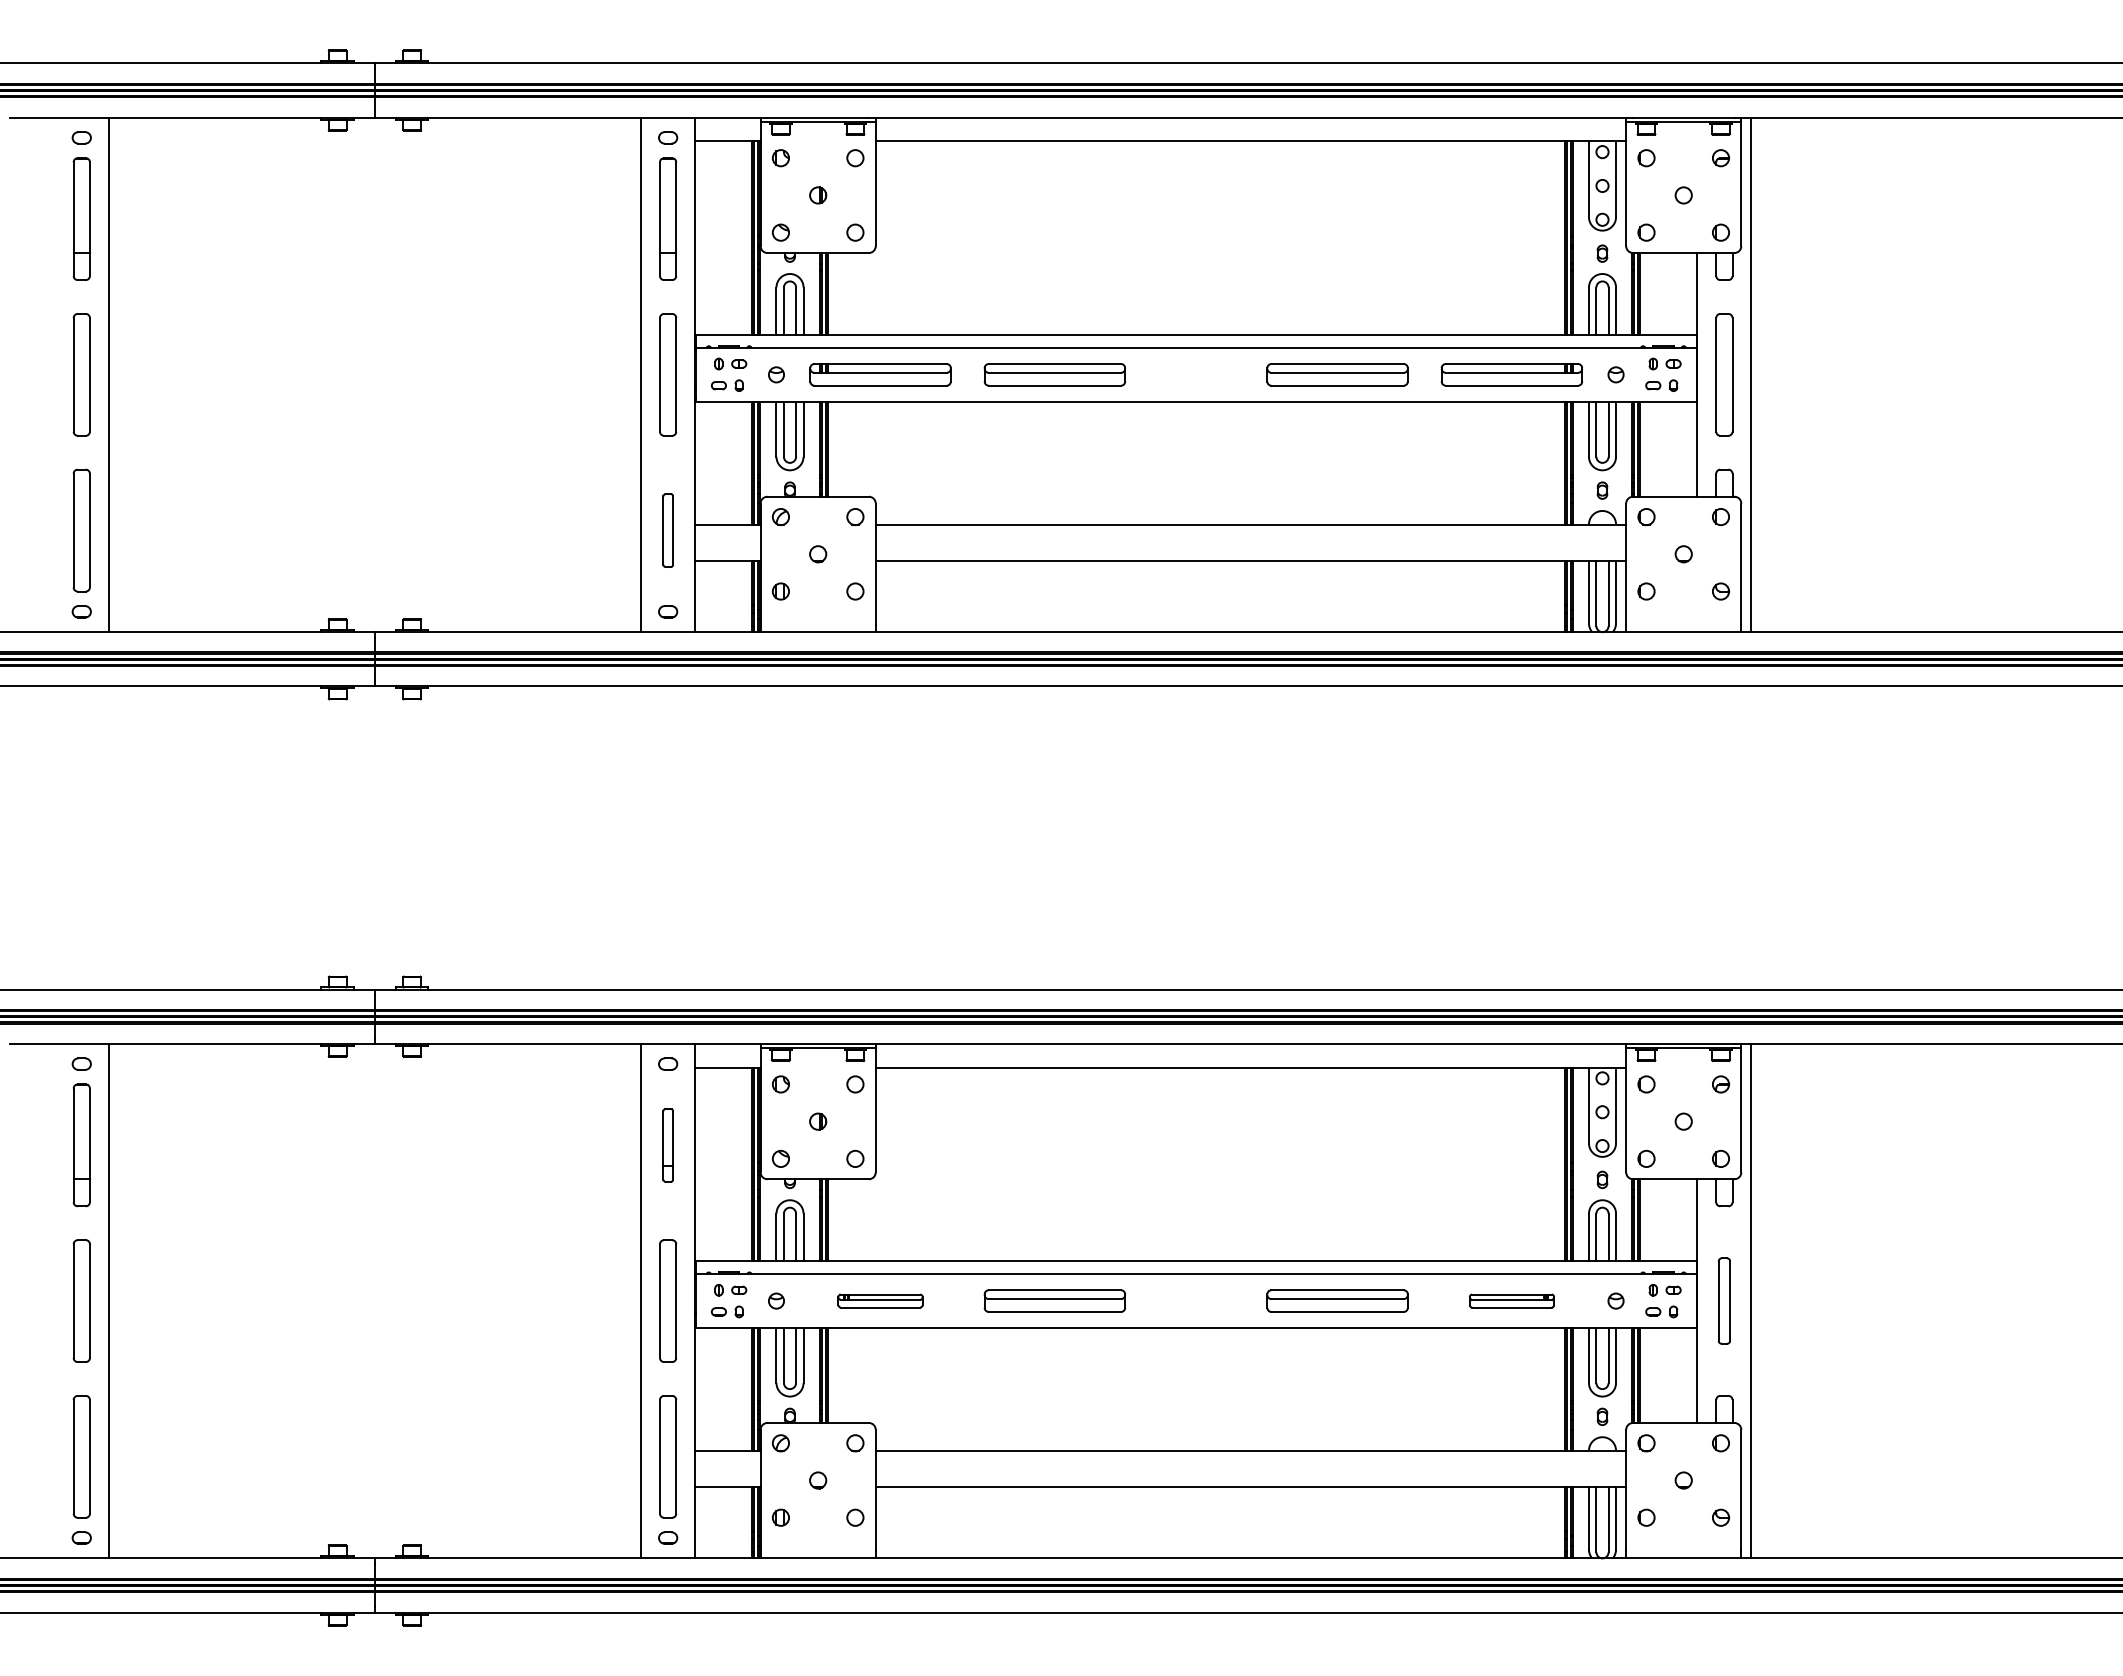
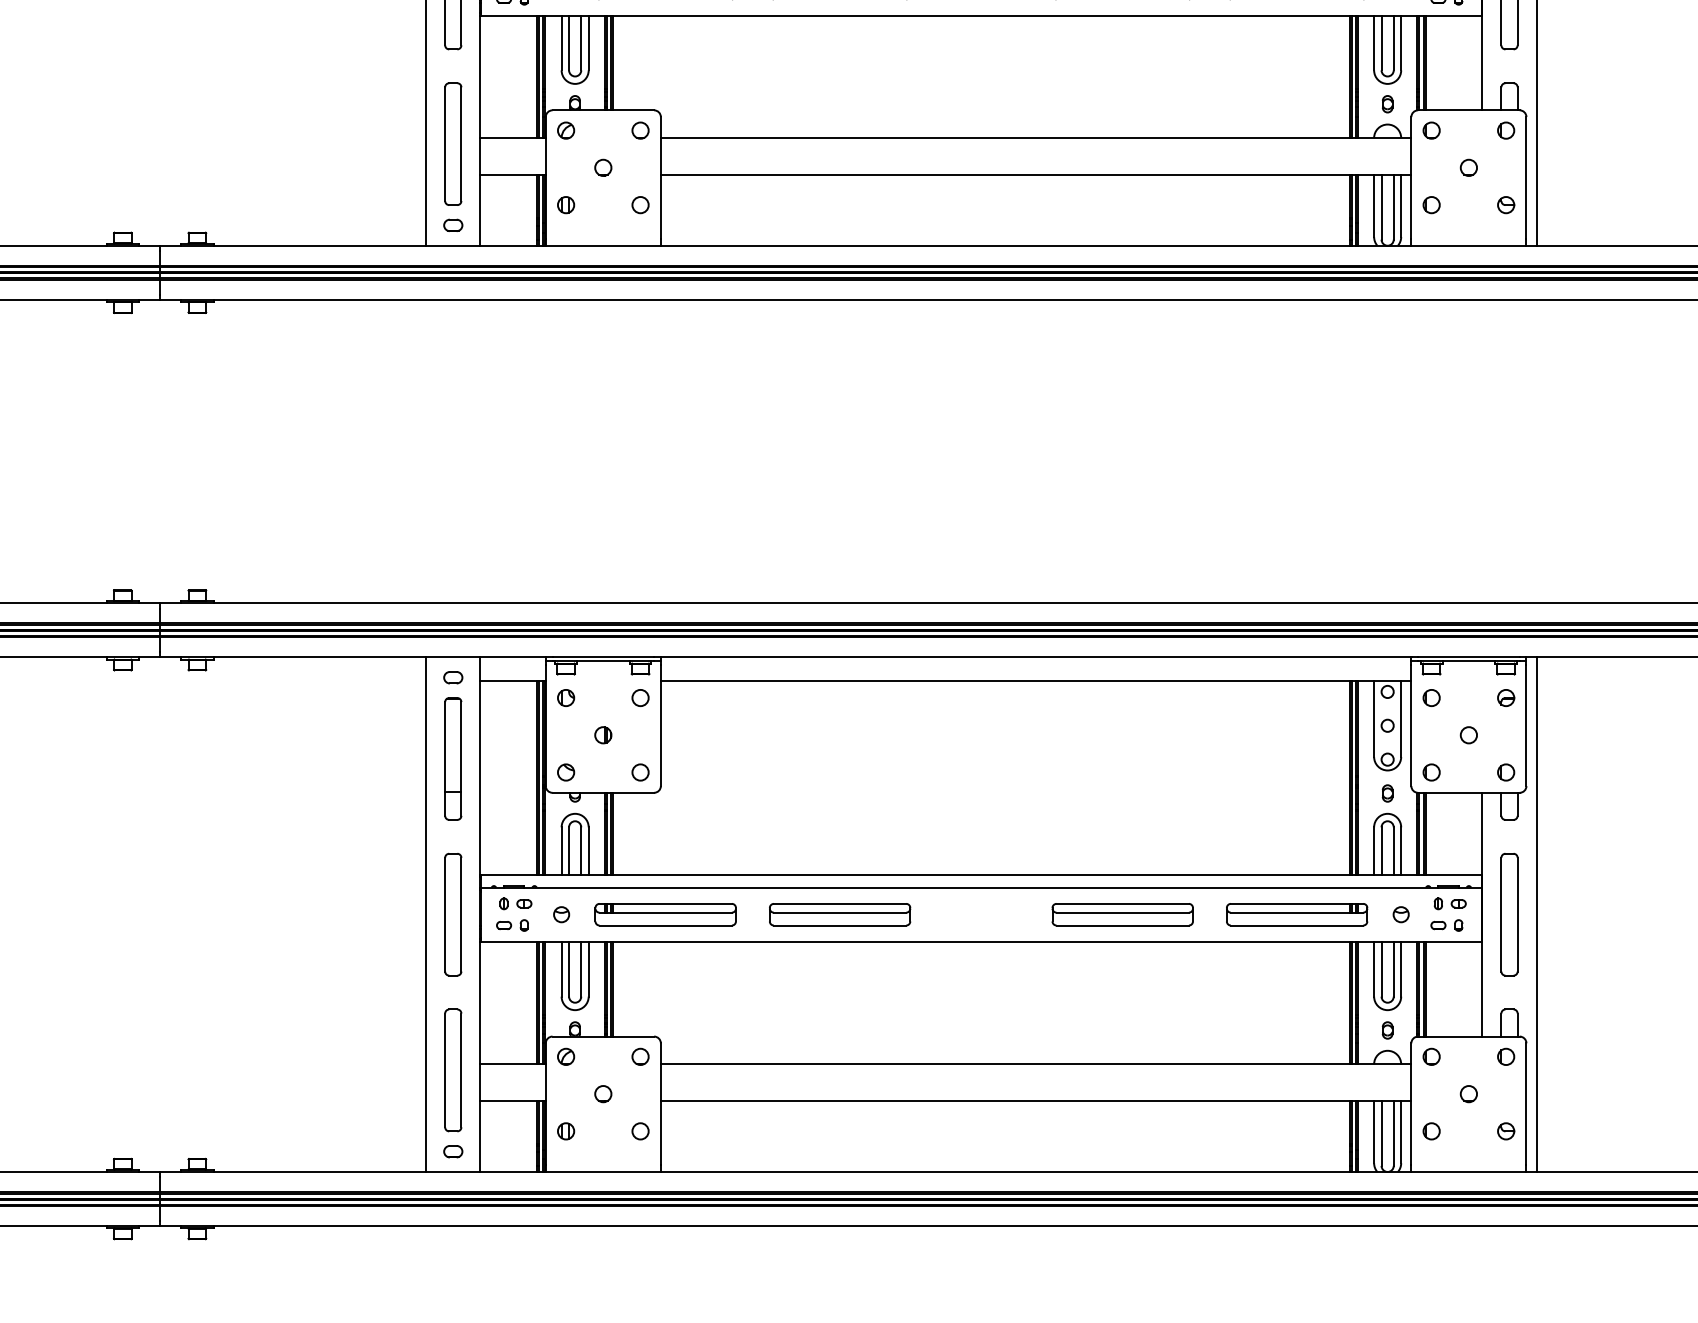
part: (668, 530) -> (453, 144), size x1.67
part: (668, 1145) -> (453, 759), size x1.67
part: (880, 1300) -> (665, 914), size x1.67
part: (1511, 1300) -> (1296, 914), size x1.67
part: (1724, 1300) -> (1509, 914), size x1.43

